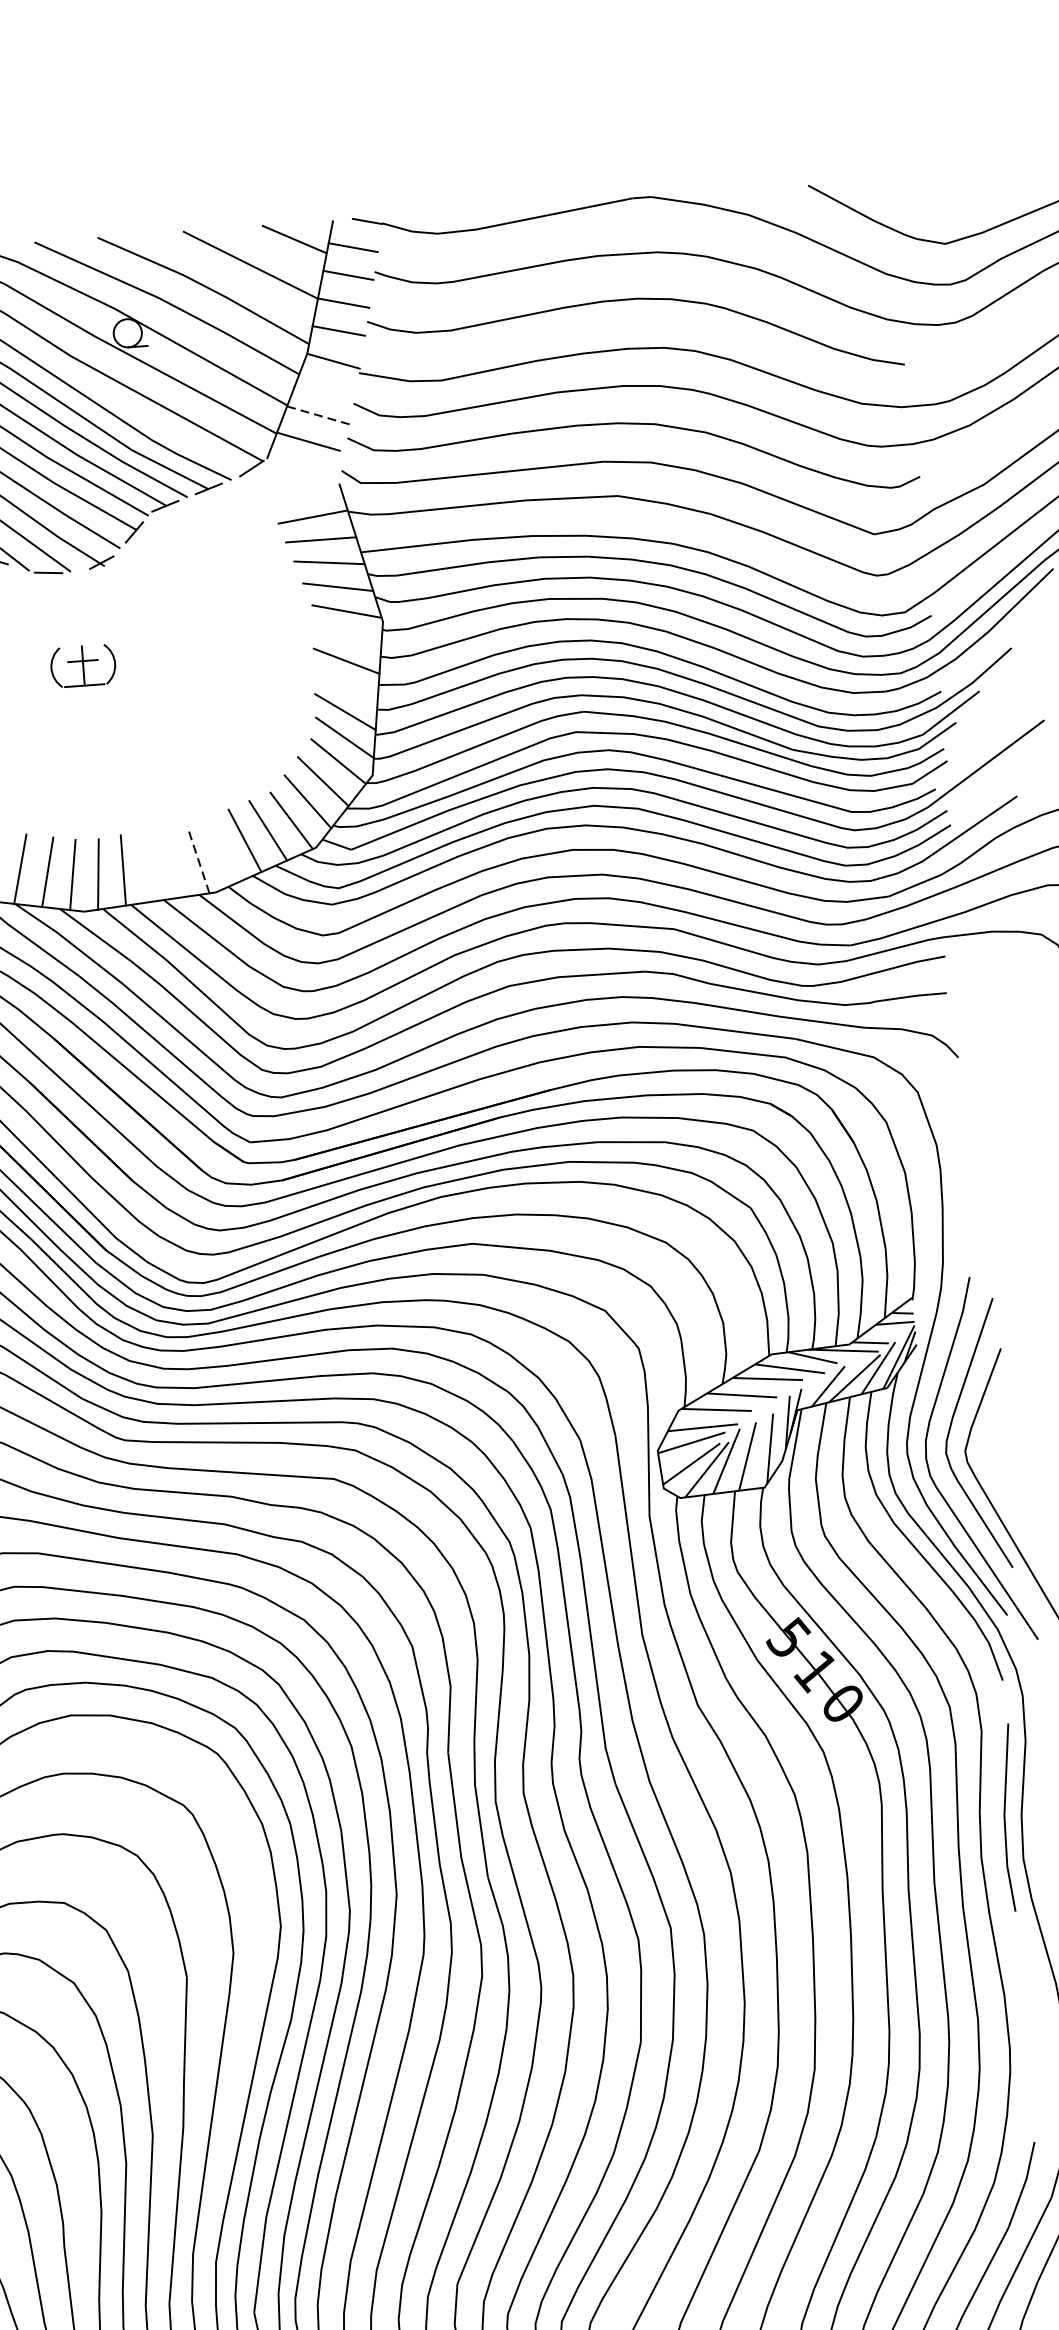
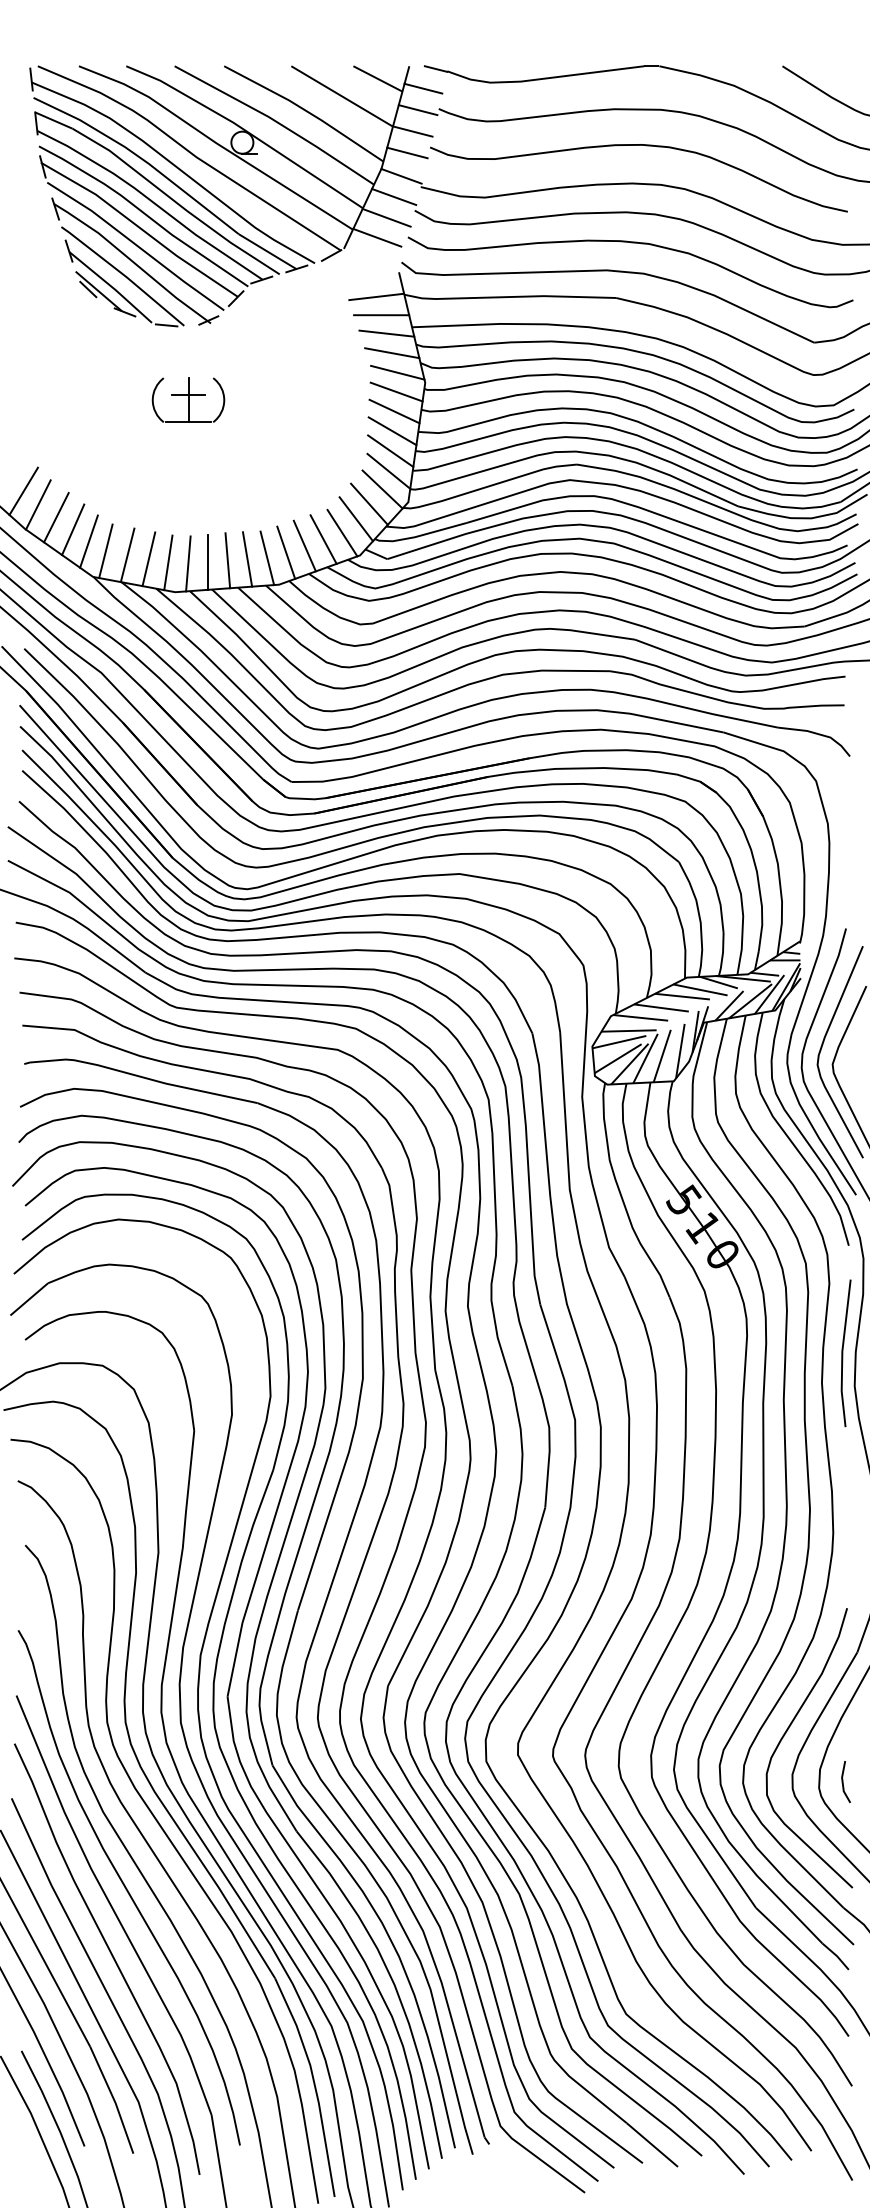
line: (326, 387) -> (394, 196), added
line: (318, 415) -> (386, 217), dashed -> solid
line: (347, 635) -> (396, 391), added
part: (83, 665) -> (188, 399), size x1.43
line: (345, 686) -> (392, 431), added
line: (222, 850) -> (286, 552), added
line: (198, 860) -> (267, 558), dashed -> solid
line: (173, 863) -> (247, 559), added
line: (147, 866) -> (227, 560), added

